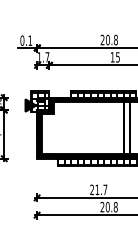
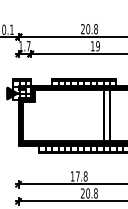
text: (117, 57) -> (97, 46), 15 -> 19
text: (98, 189) -> (78, 176), 21.7 -> 17.8

